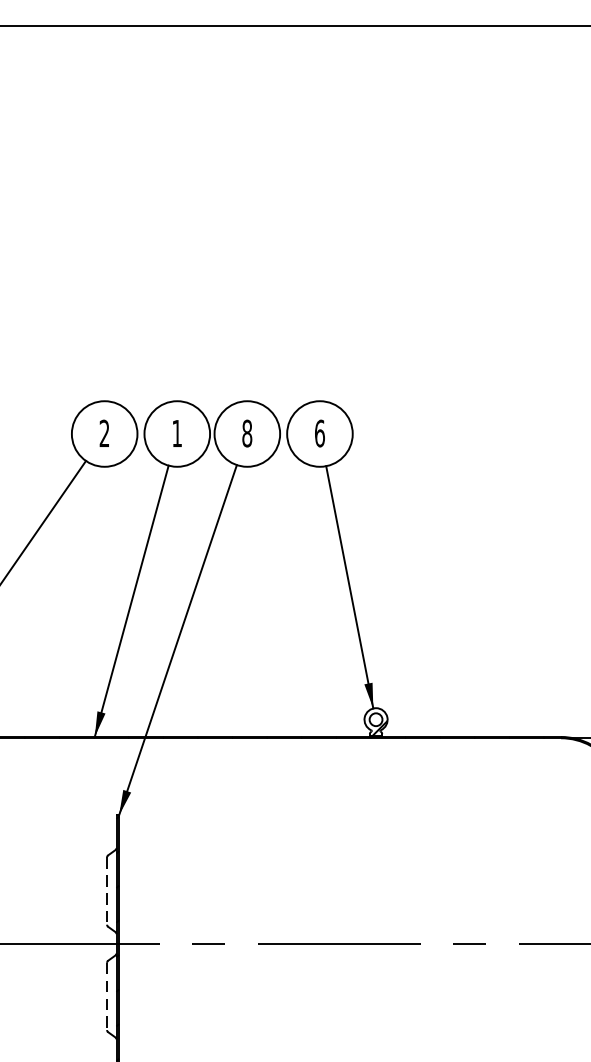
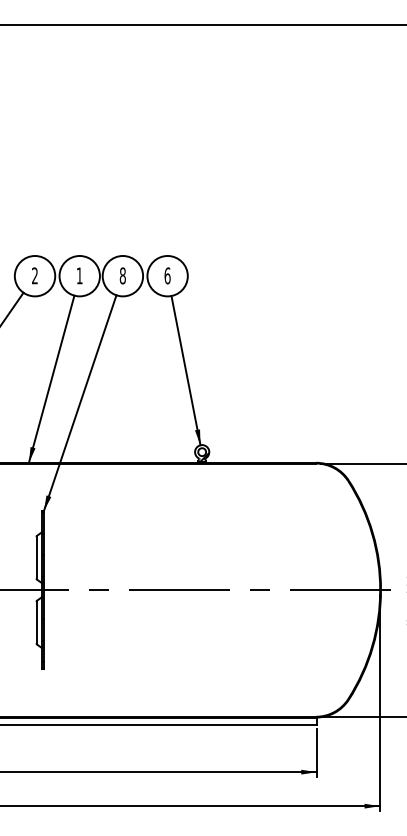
line: (107, 890) -> (36, 557), dashed -> solid
line: (107, 996) -> (36, 622), dashed -> solid

